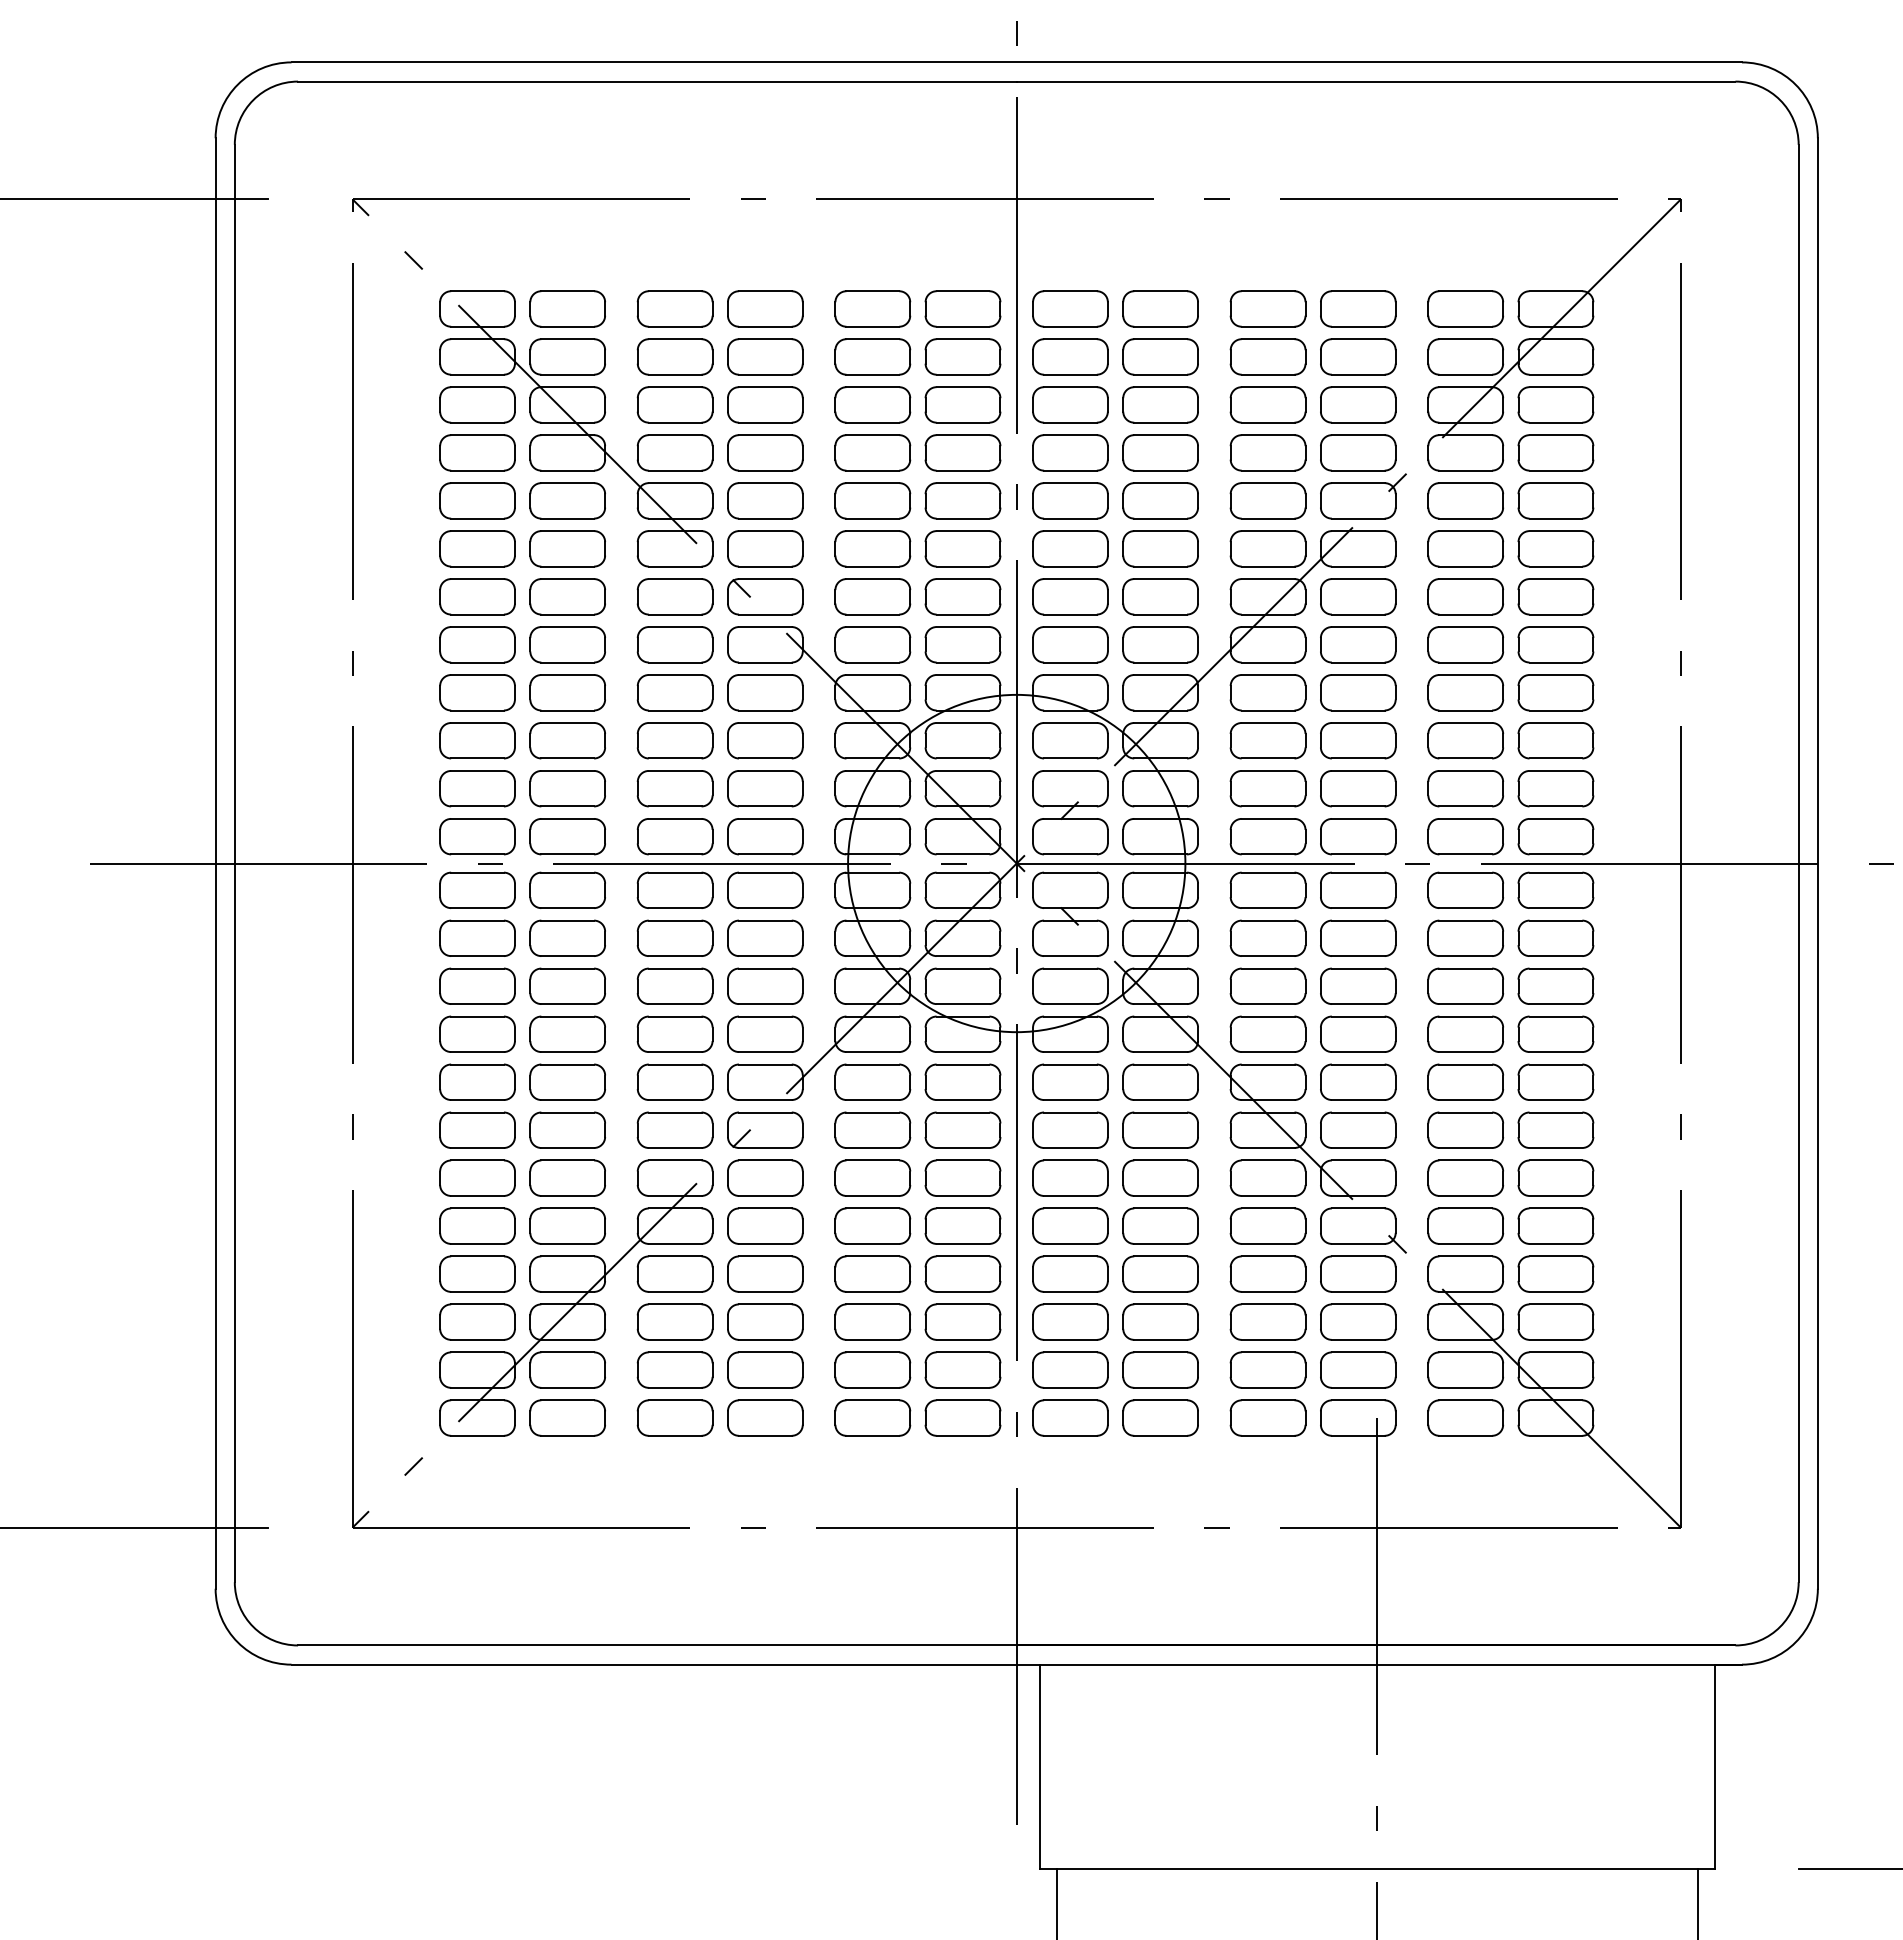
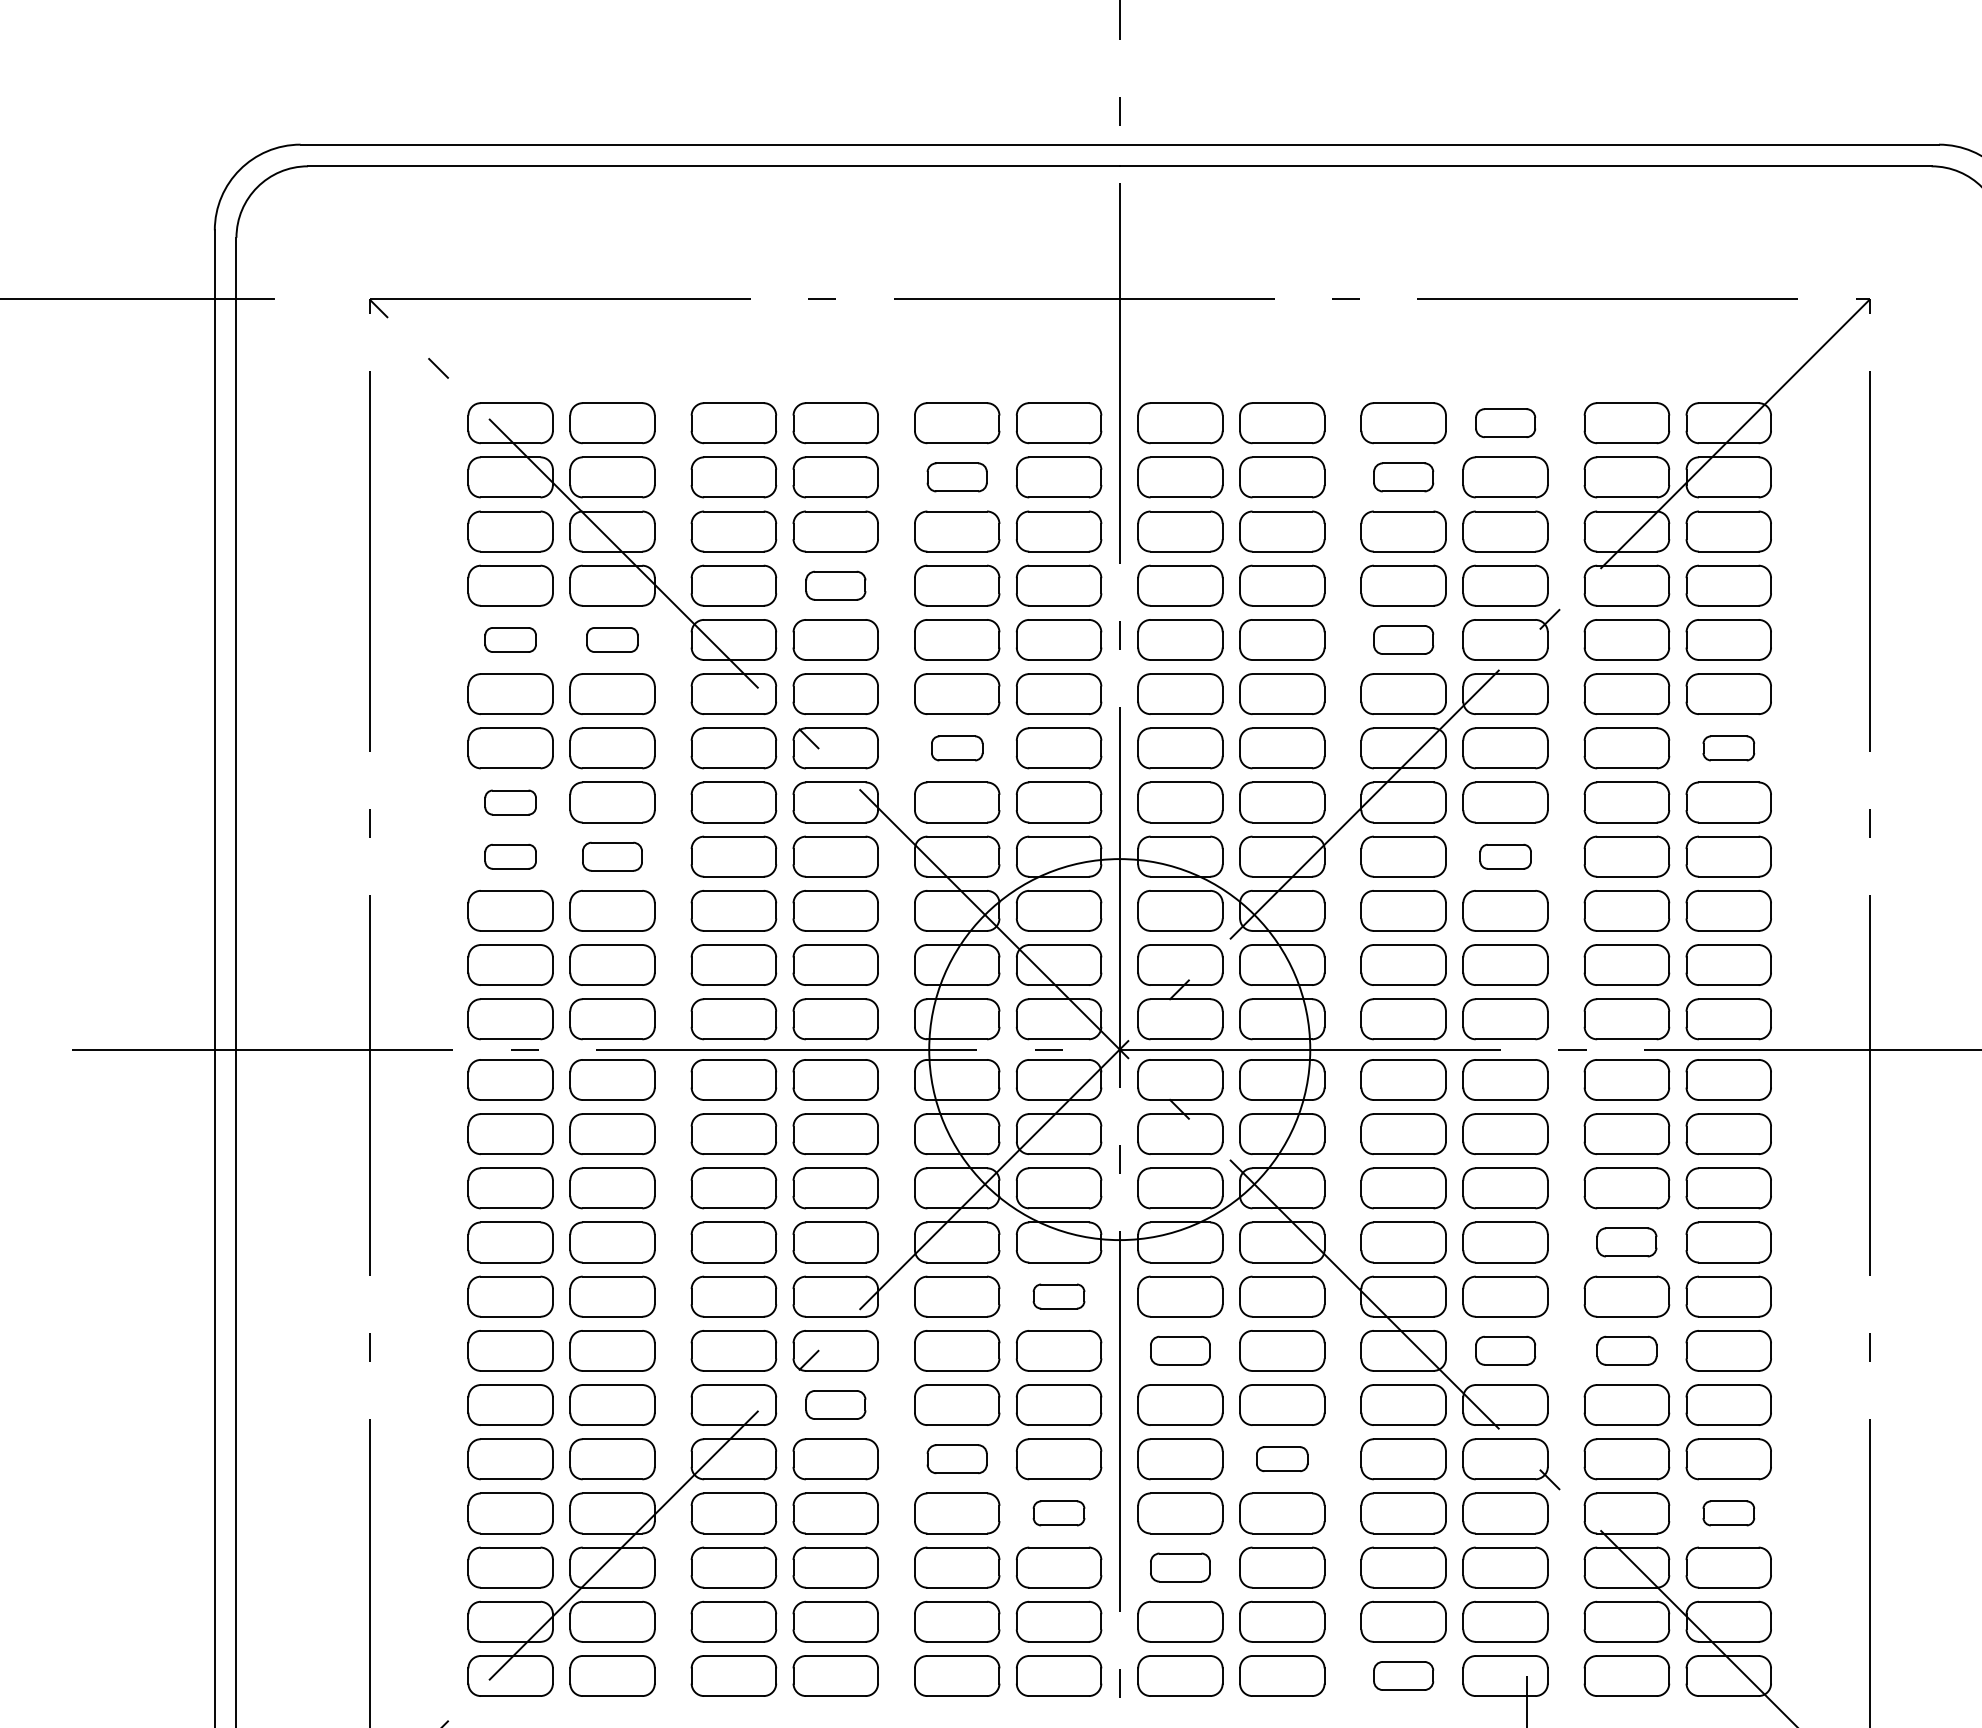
part: (1358, 308) -> (1505, 422), size x0.7
part: (872, 356) -> (956, 476), size x0.7
part: (1267, 356) -> (1403, 476), size x0.7
part: (765, 452) -> (835, 585), size x0.7
part: (477, 500) -> (510, 639), size x0.6
part: (567, 500) -> (612, 639), size x0.6
part: (1267, 500) -> (1403, 639), size x0.7
part: (872, 596) -> (956, 747), size x0.6
part: (1555, 596) -> (1728, 747), size x0.6
part: (477, 644) -> (510, 802), size x0.6
part: (477, 692) -> (510, 856), size x0.6
part: (567, 692) -> (612, 856), size x0.7
part: (1358, 692) -> (1505, 856), size x0.6
part: (1465, 1033) -> (1626, 1241), size x0.7
part: (962, 1081) -> (1058, 1295), size x0.6
part: (1070, 1129) -> (1180, 1350), size x0.7
part: (1358, 1129) -> (1505, 1350), size x0.7
part: (1465, 1129) -> (1626, 1350), size x0.7
part: (765, 1177) -> (835, 1404), size x0.7
part: (872, 1225) -> (956, 1458), size x0.7
part: (1160, 1225) -> (1282, 1458), size x0.6
part: (962, 1273) -> (1058, 1512), size x0.6
part: (1555, 1273) -> (1728, 1512), size x0.6
part: (1070, 1321) -> (1180, 1566), size x0.7
part: (1267, 1417) -> (1403, 1675), size x0.7

